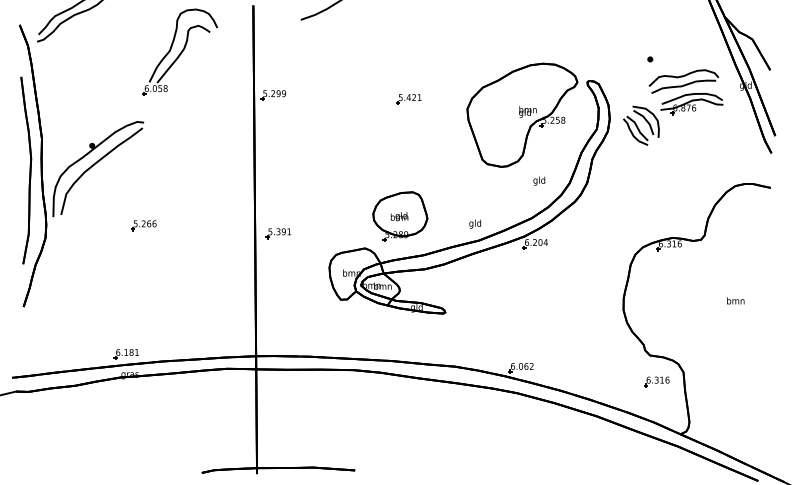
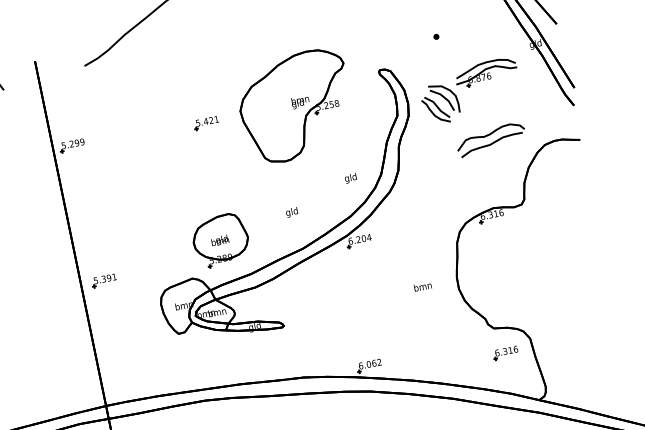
part: (683, 81) -> (490, 139), moved
part: (522, 114) -> (295, 105), moved
text: (474, 223) -> (291, 212), moved
text: (735, 300) -> (422, 286), moved

